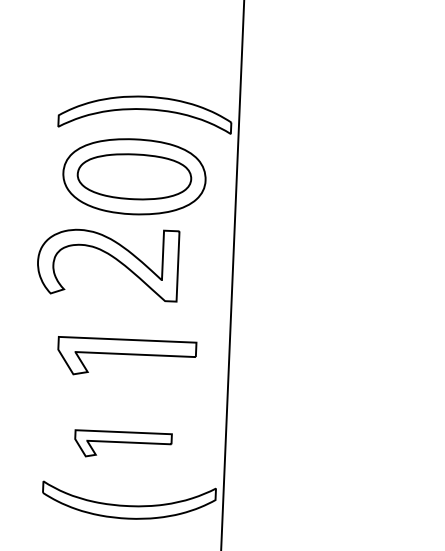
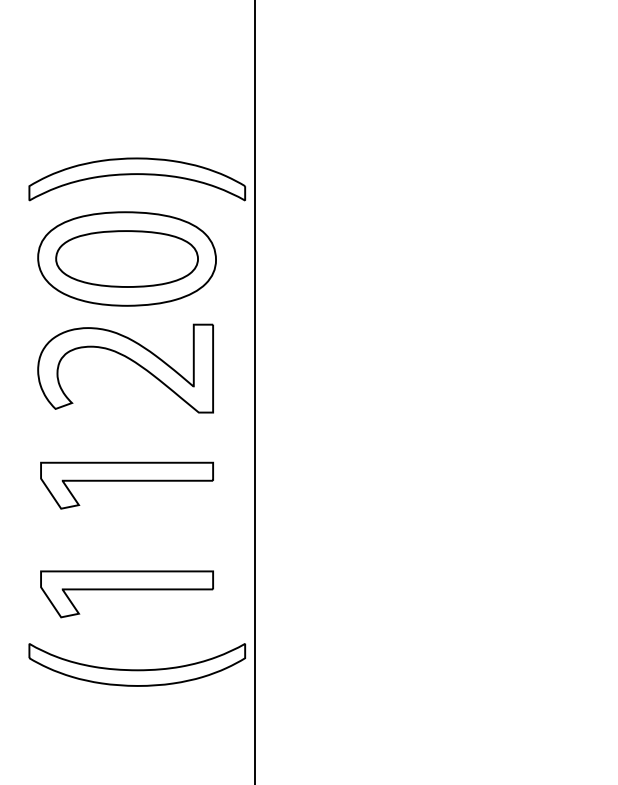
part: (112, 258) -> (131, 361), moved
part: (122, 445) -> (126, 594), size x1.43

